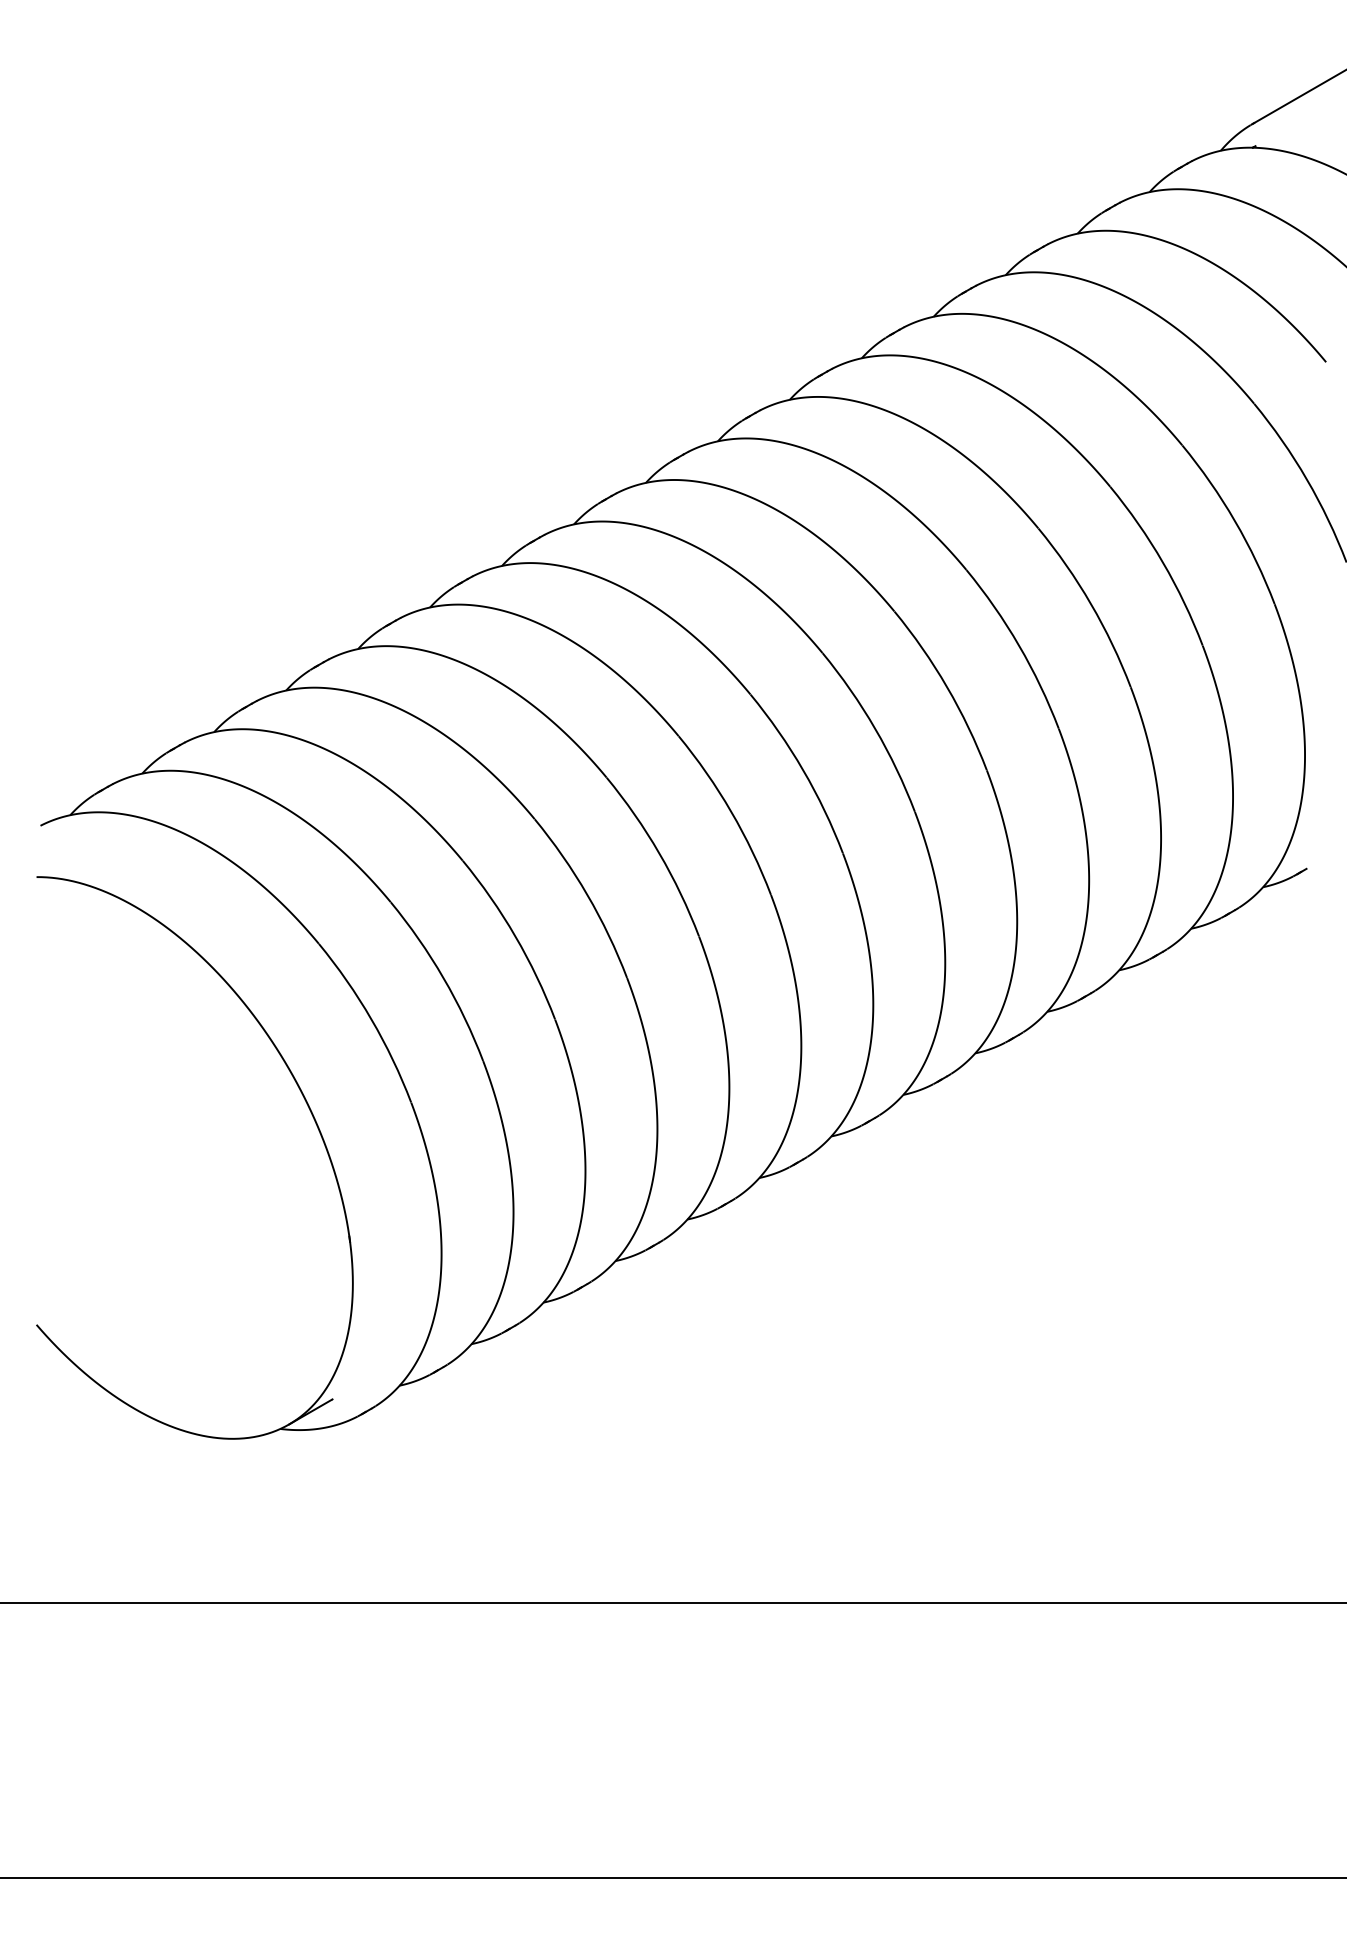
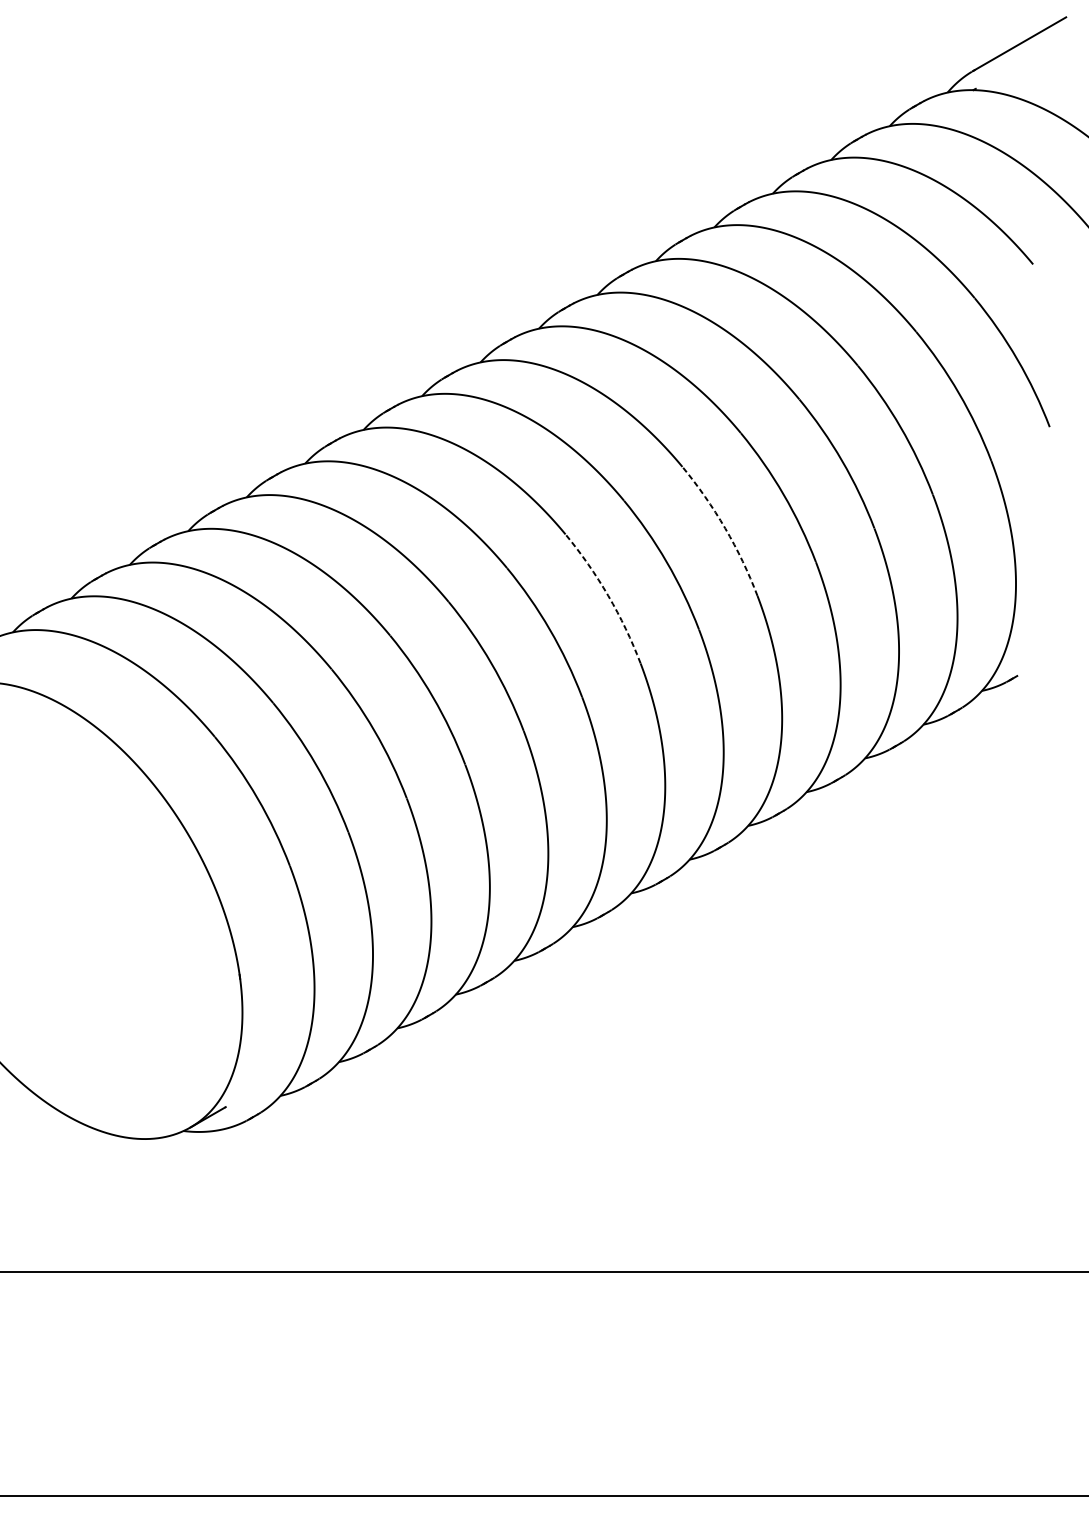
arc: (947, 687) -> (725, 528), solid -> dashed
arc: (803, 770) -> (608, 596), solid -> dashed

